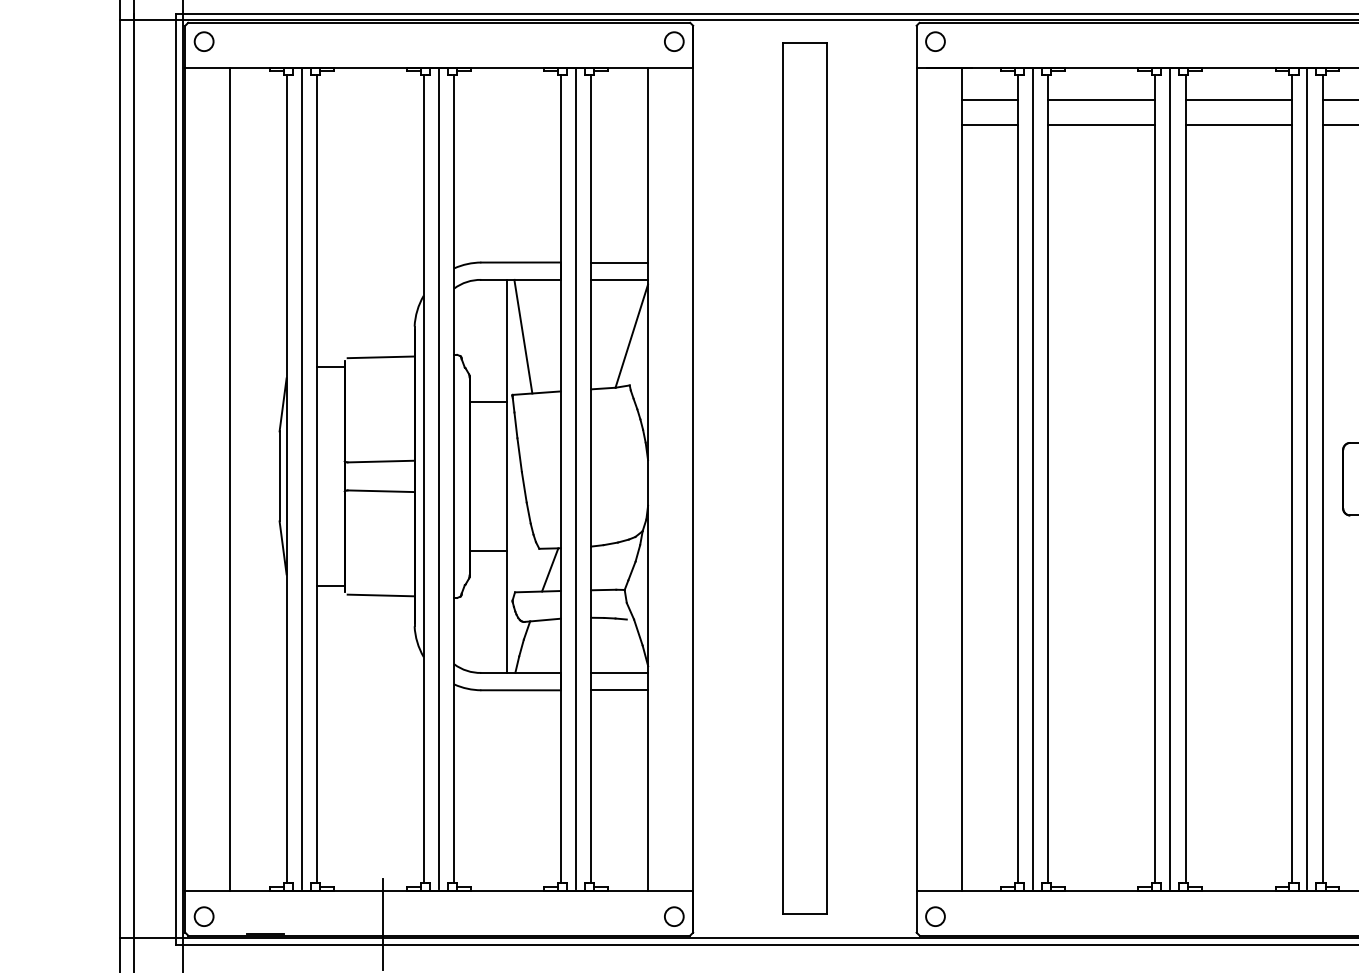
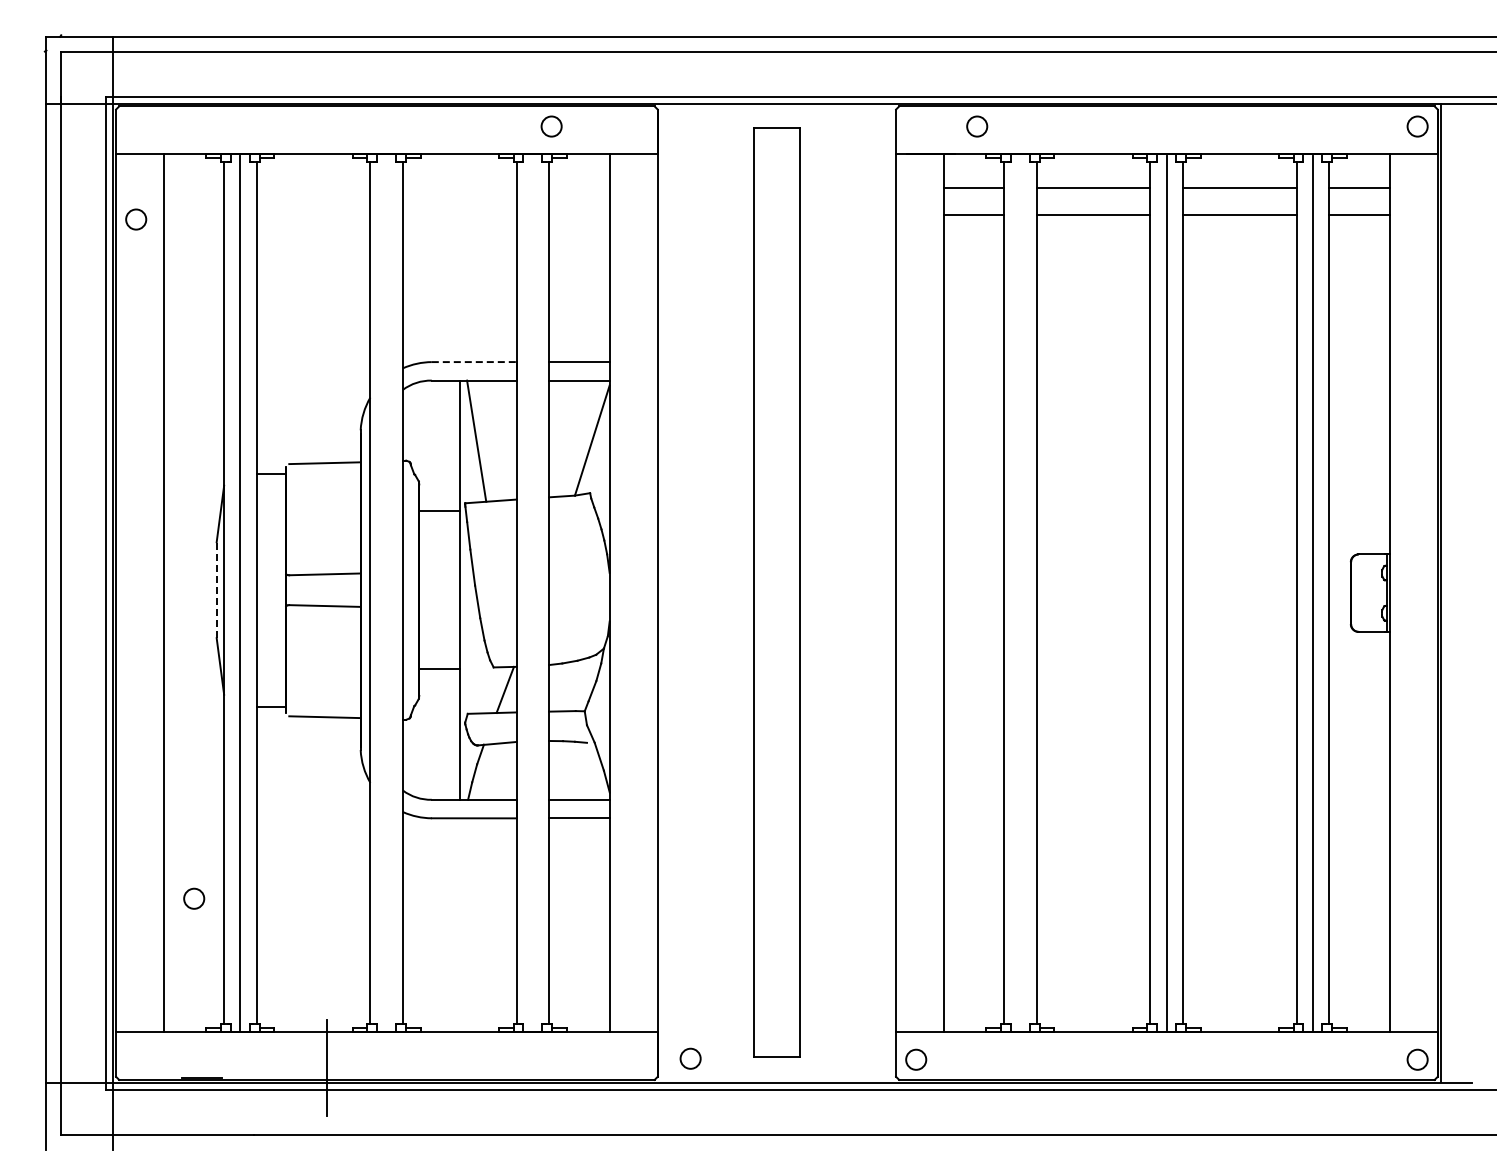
circle: (204, 41) -> (136, 219), moved
circle: (674, 41) -> (551, 126), moved
circle: (935, 41) -> (977, 126), moved
line: (521, 262) -> (474, 362), solid -> dashed
line: (279, 476) -> (216, 590), solid -> dashed
line: (438, 478) -> (386, 592), removed
line: (575, 478) -> (532, 592), removed
line: (1033, 478) -> (1020, 592), removed
circle: (204, 916) -> (194, 898), moved
circle: (674, 916) -> (690, 1058), moved

